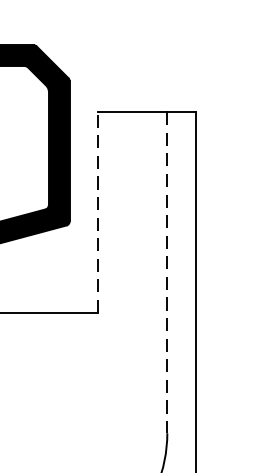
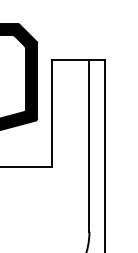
line: (98, 212) -> (52, 113), dashed -> solid
line: (167, 272) -> (89, 145), dashed -> solid

